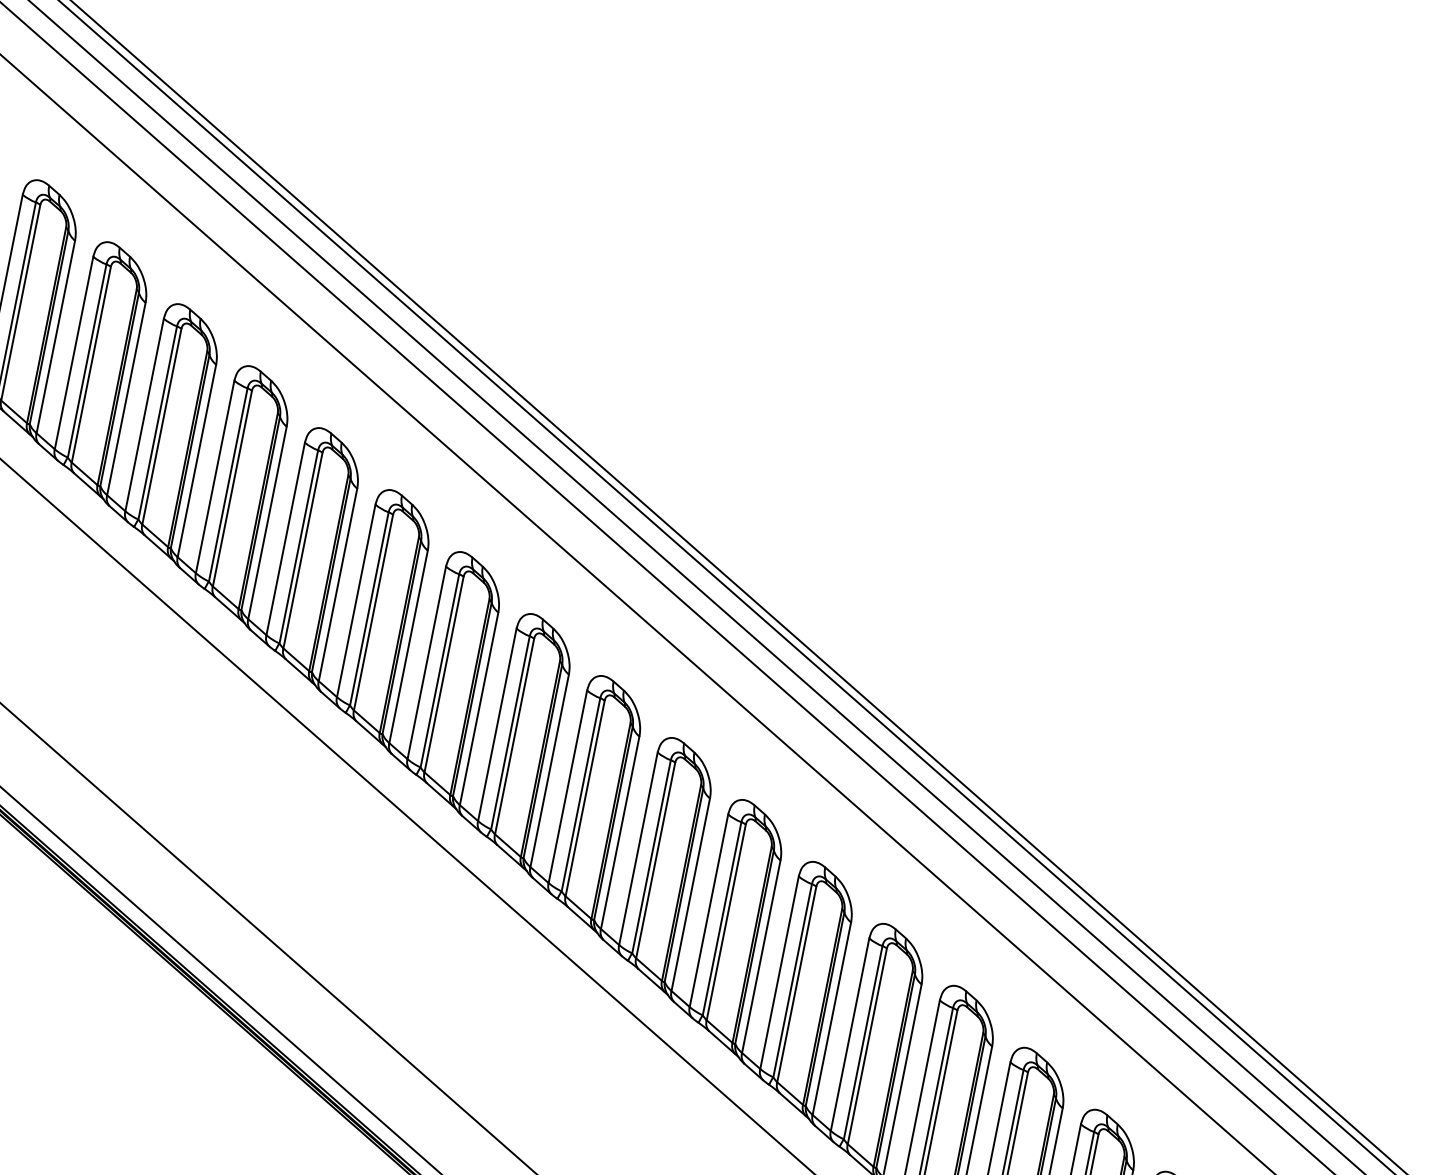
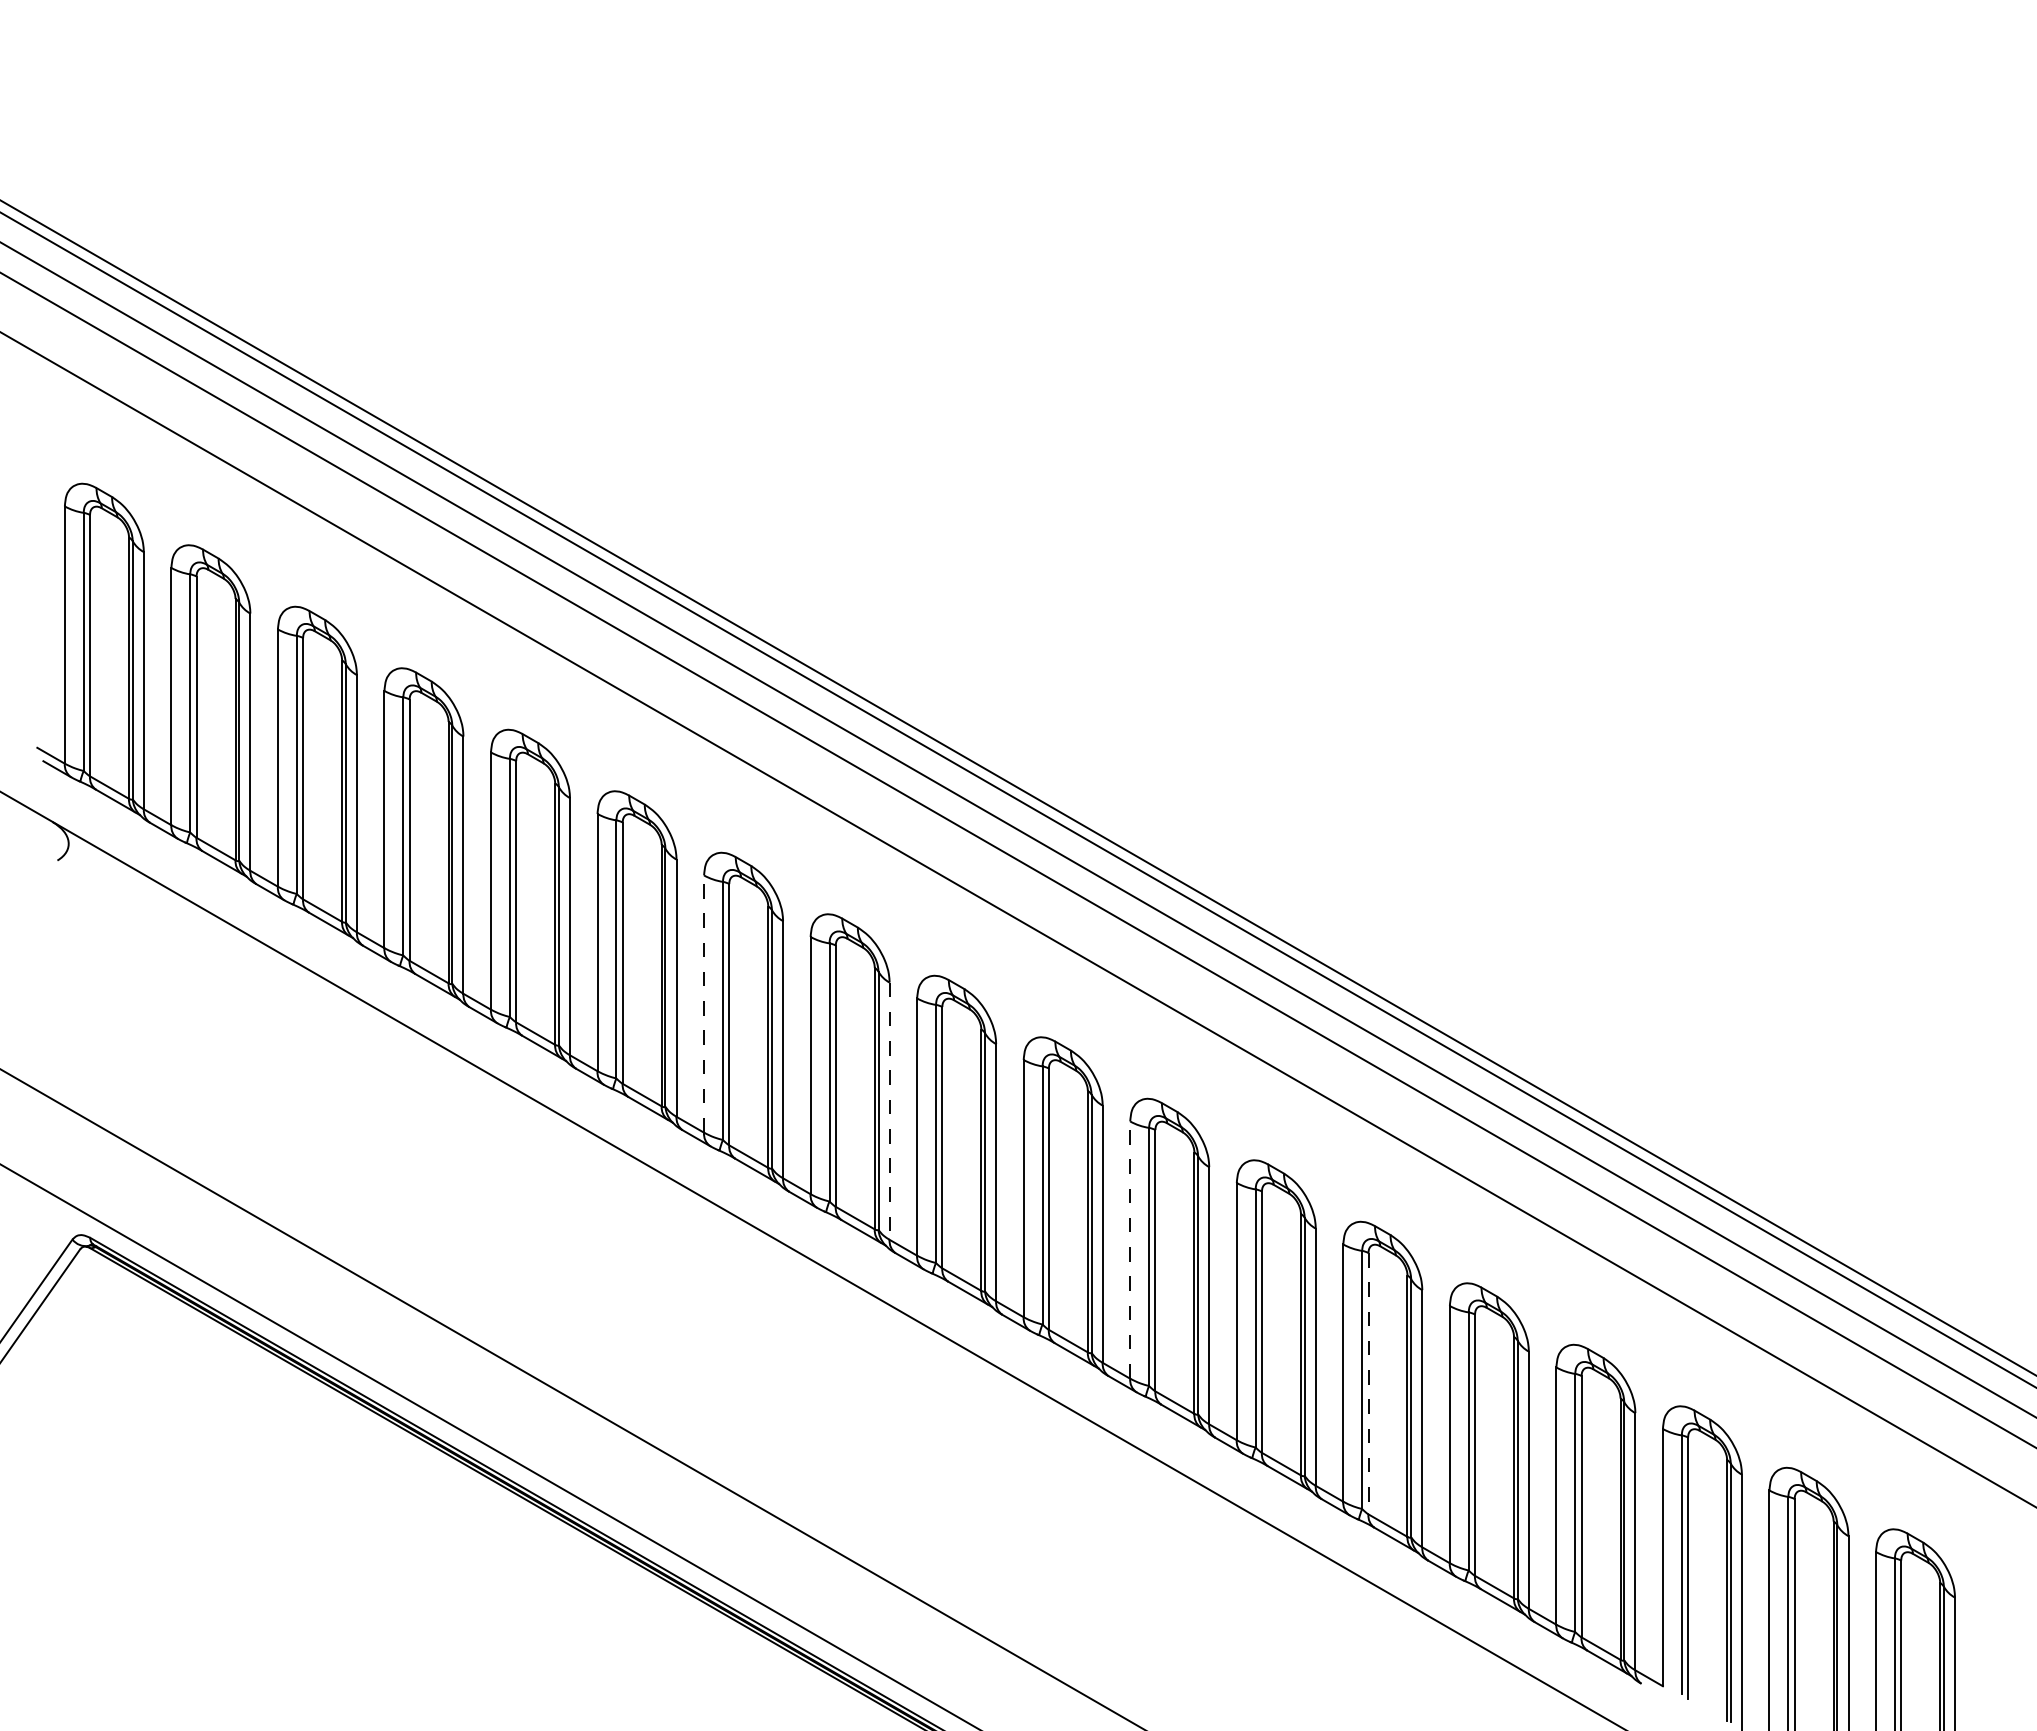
line: (427, 663) -> (704, 1004), solid -> dashed
line: (549, 771) -> (889, 1111), solid -> dashed
line: (709, 911) -> (1130, 1250), solid -> dashed
line: (867, 1046) -> (1368, 1383), solid -> dashed

